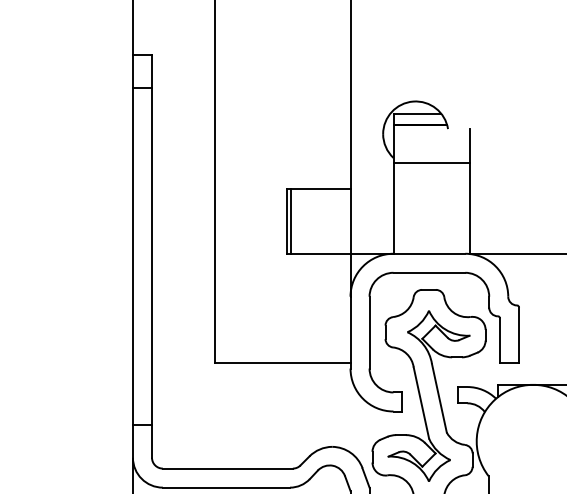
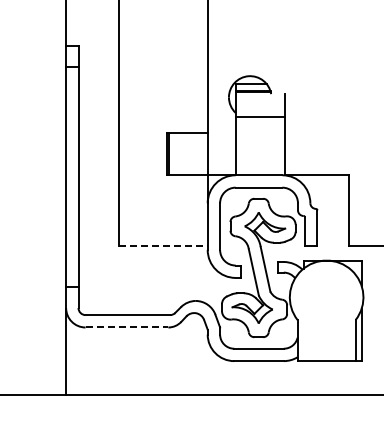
line: (282, 363) -> (163, 246), solid -> dashed
line: (227, 487) -> (127, 327), solid -> dashed

